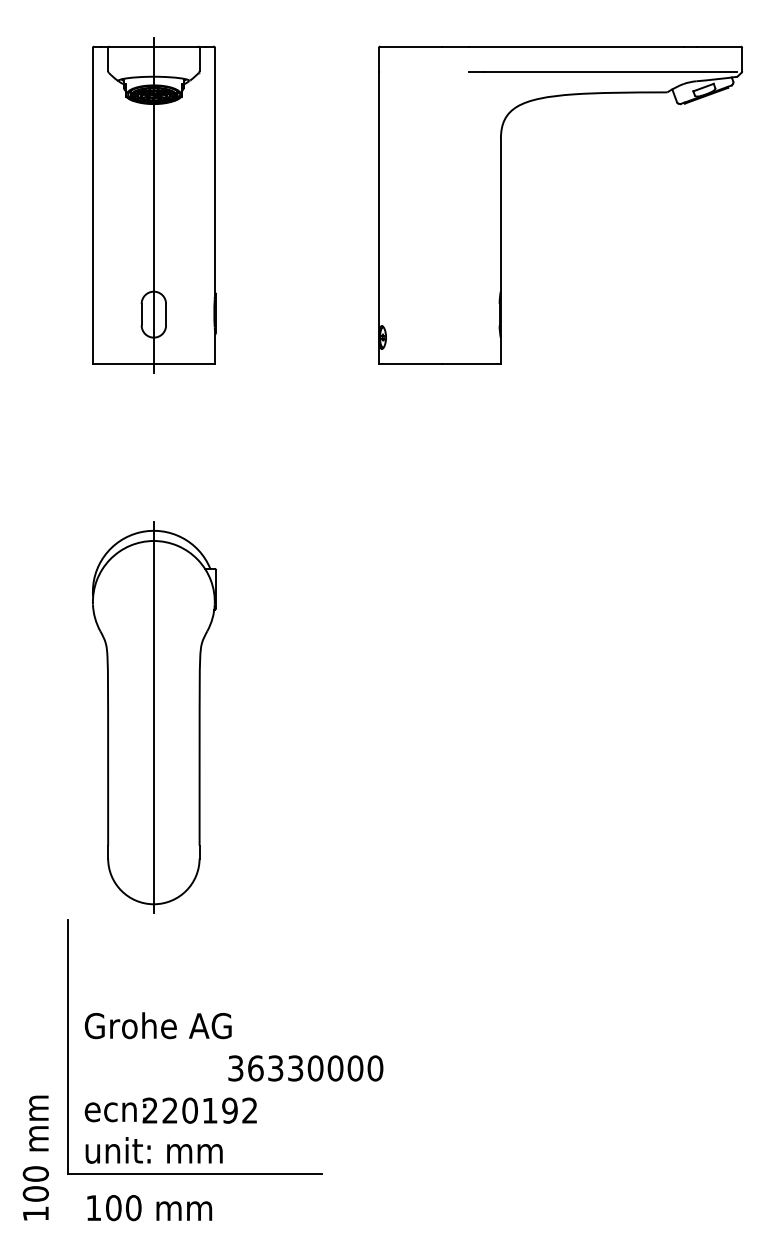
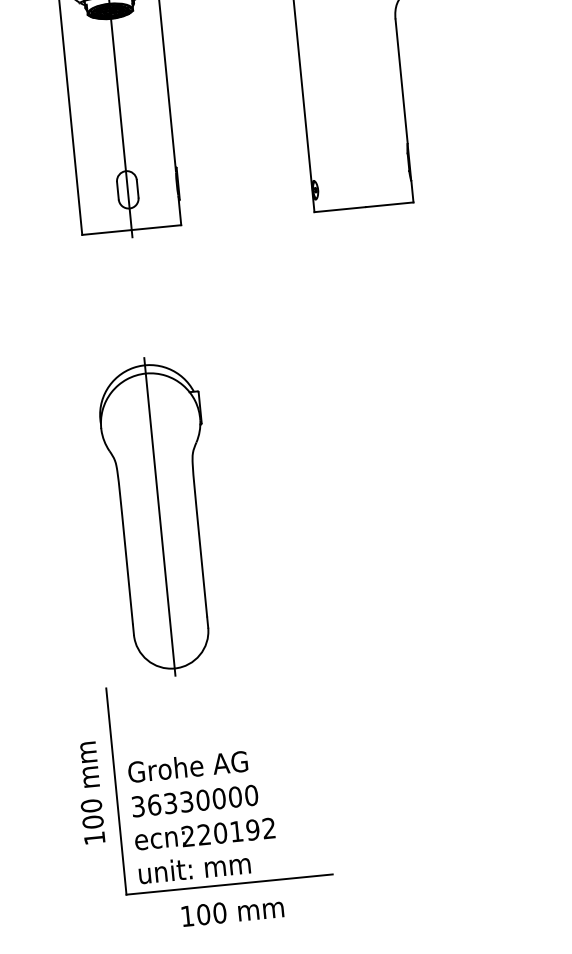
text: (305, 1068) -> (194, 801), moved
text: (35, 1157) -> (89, 792), moved
text: (149, 1208) -> (232, 912), moved

